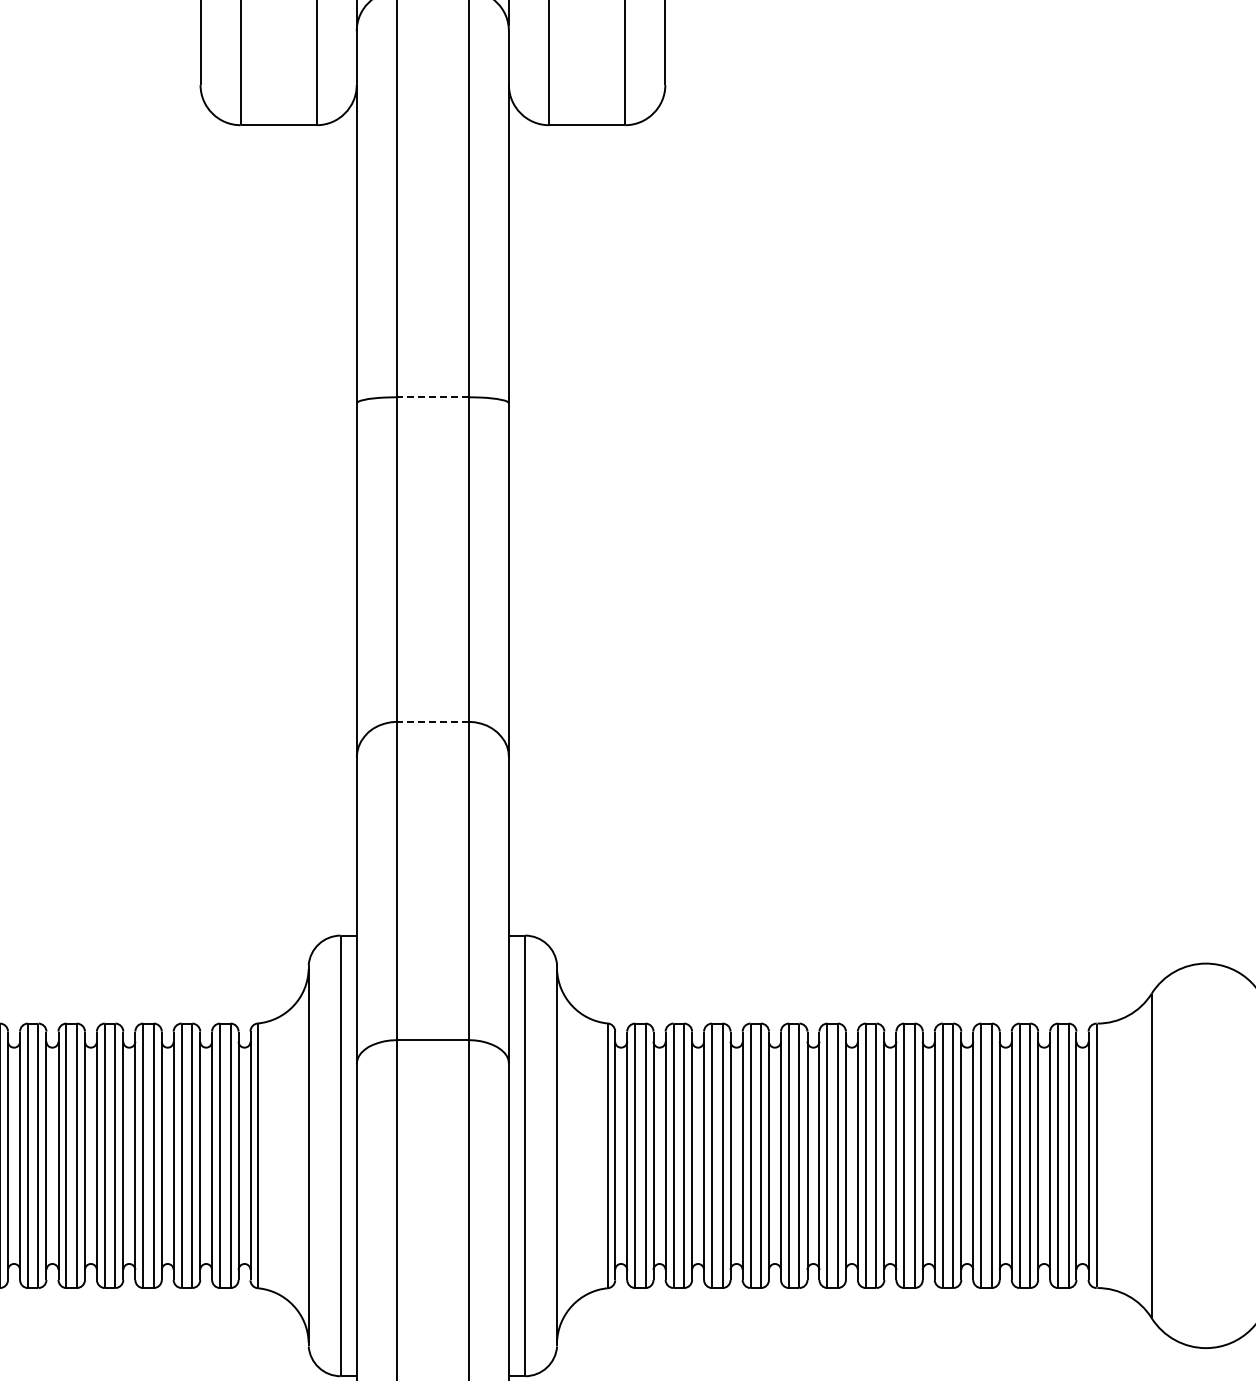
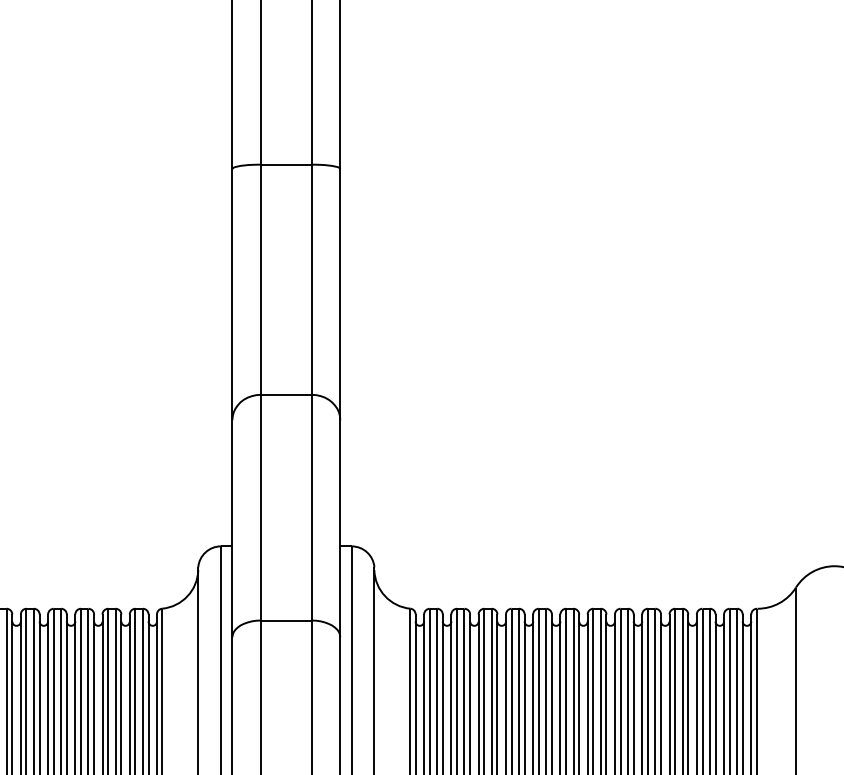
line: (432, 397) -> (286, 164), dashed -> solid
line: (432, 721) -> (286, 394), dashed -> solid

